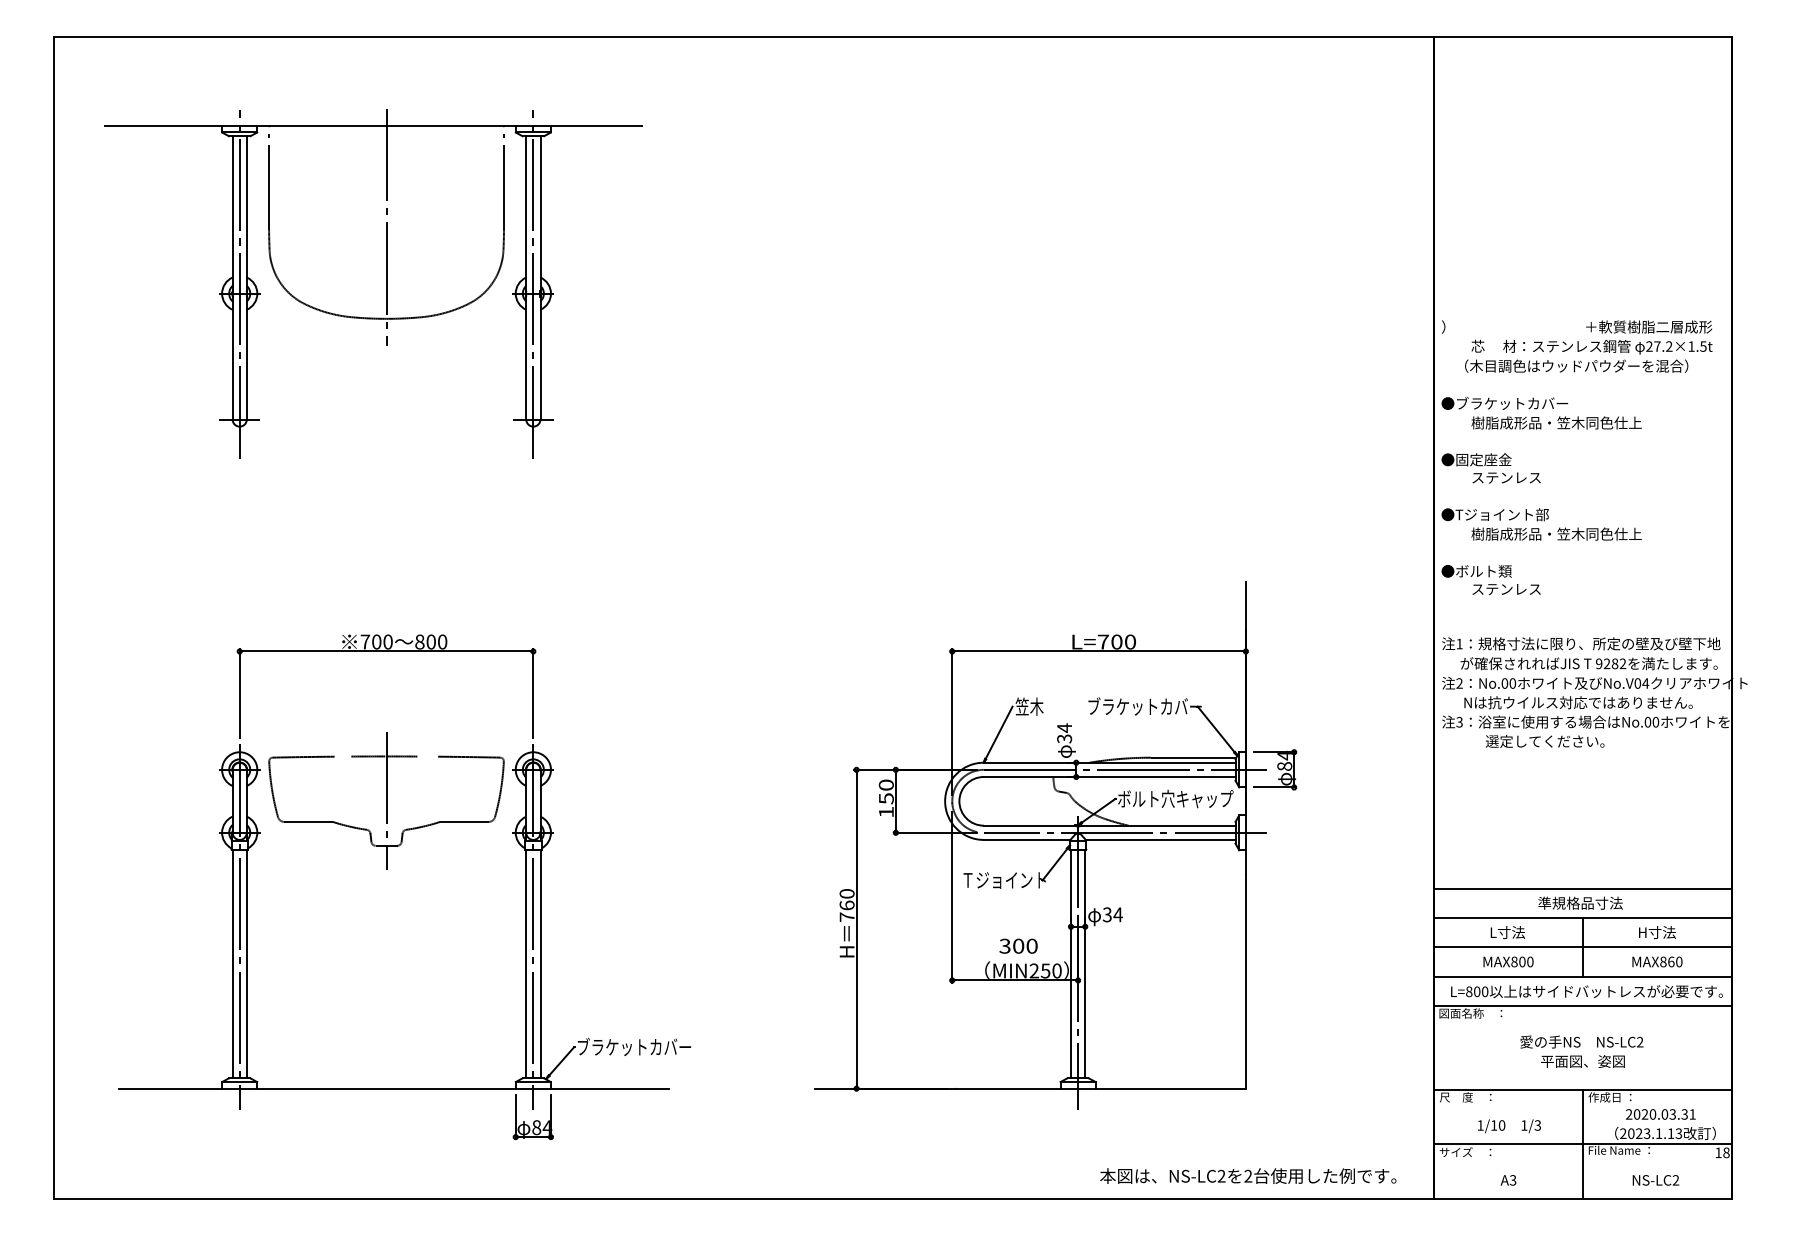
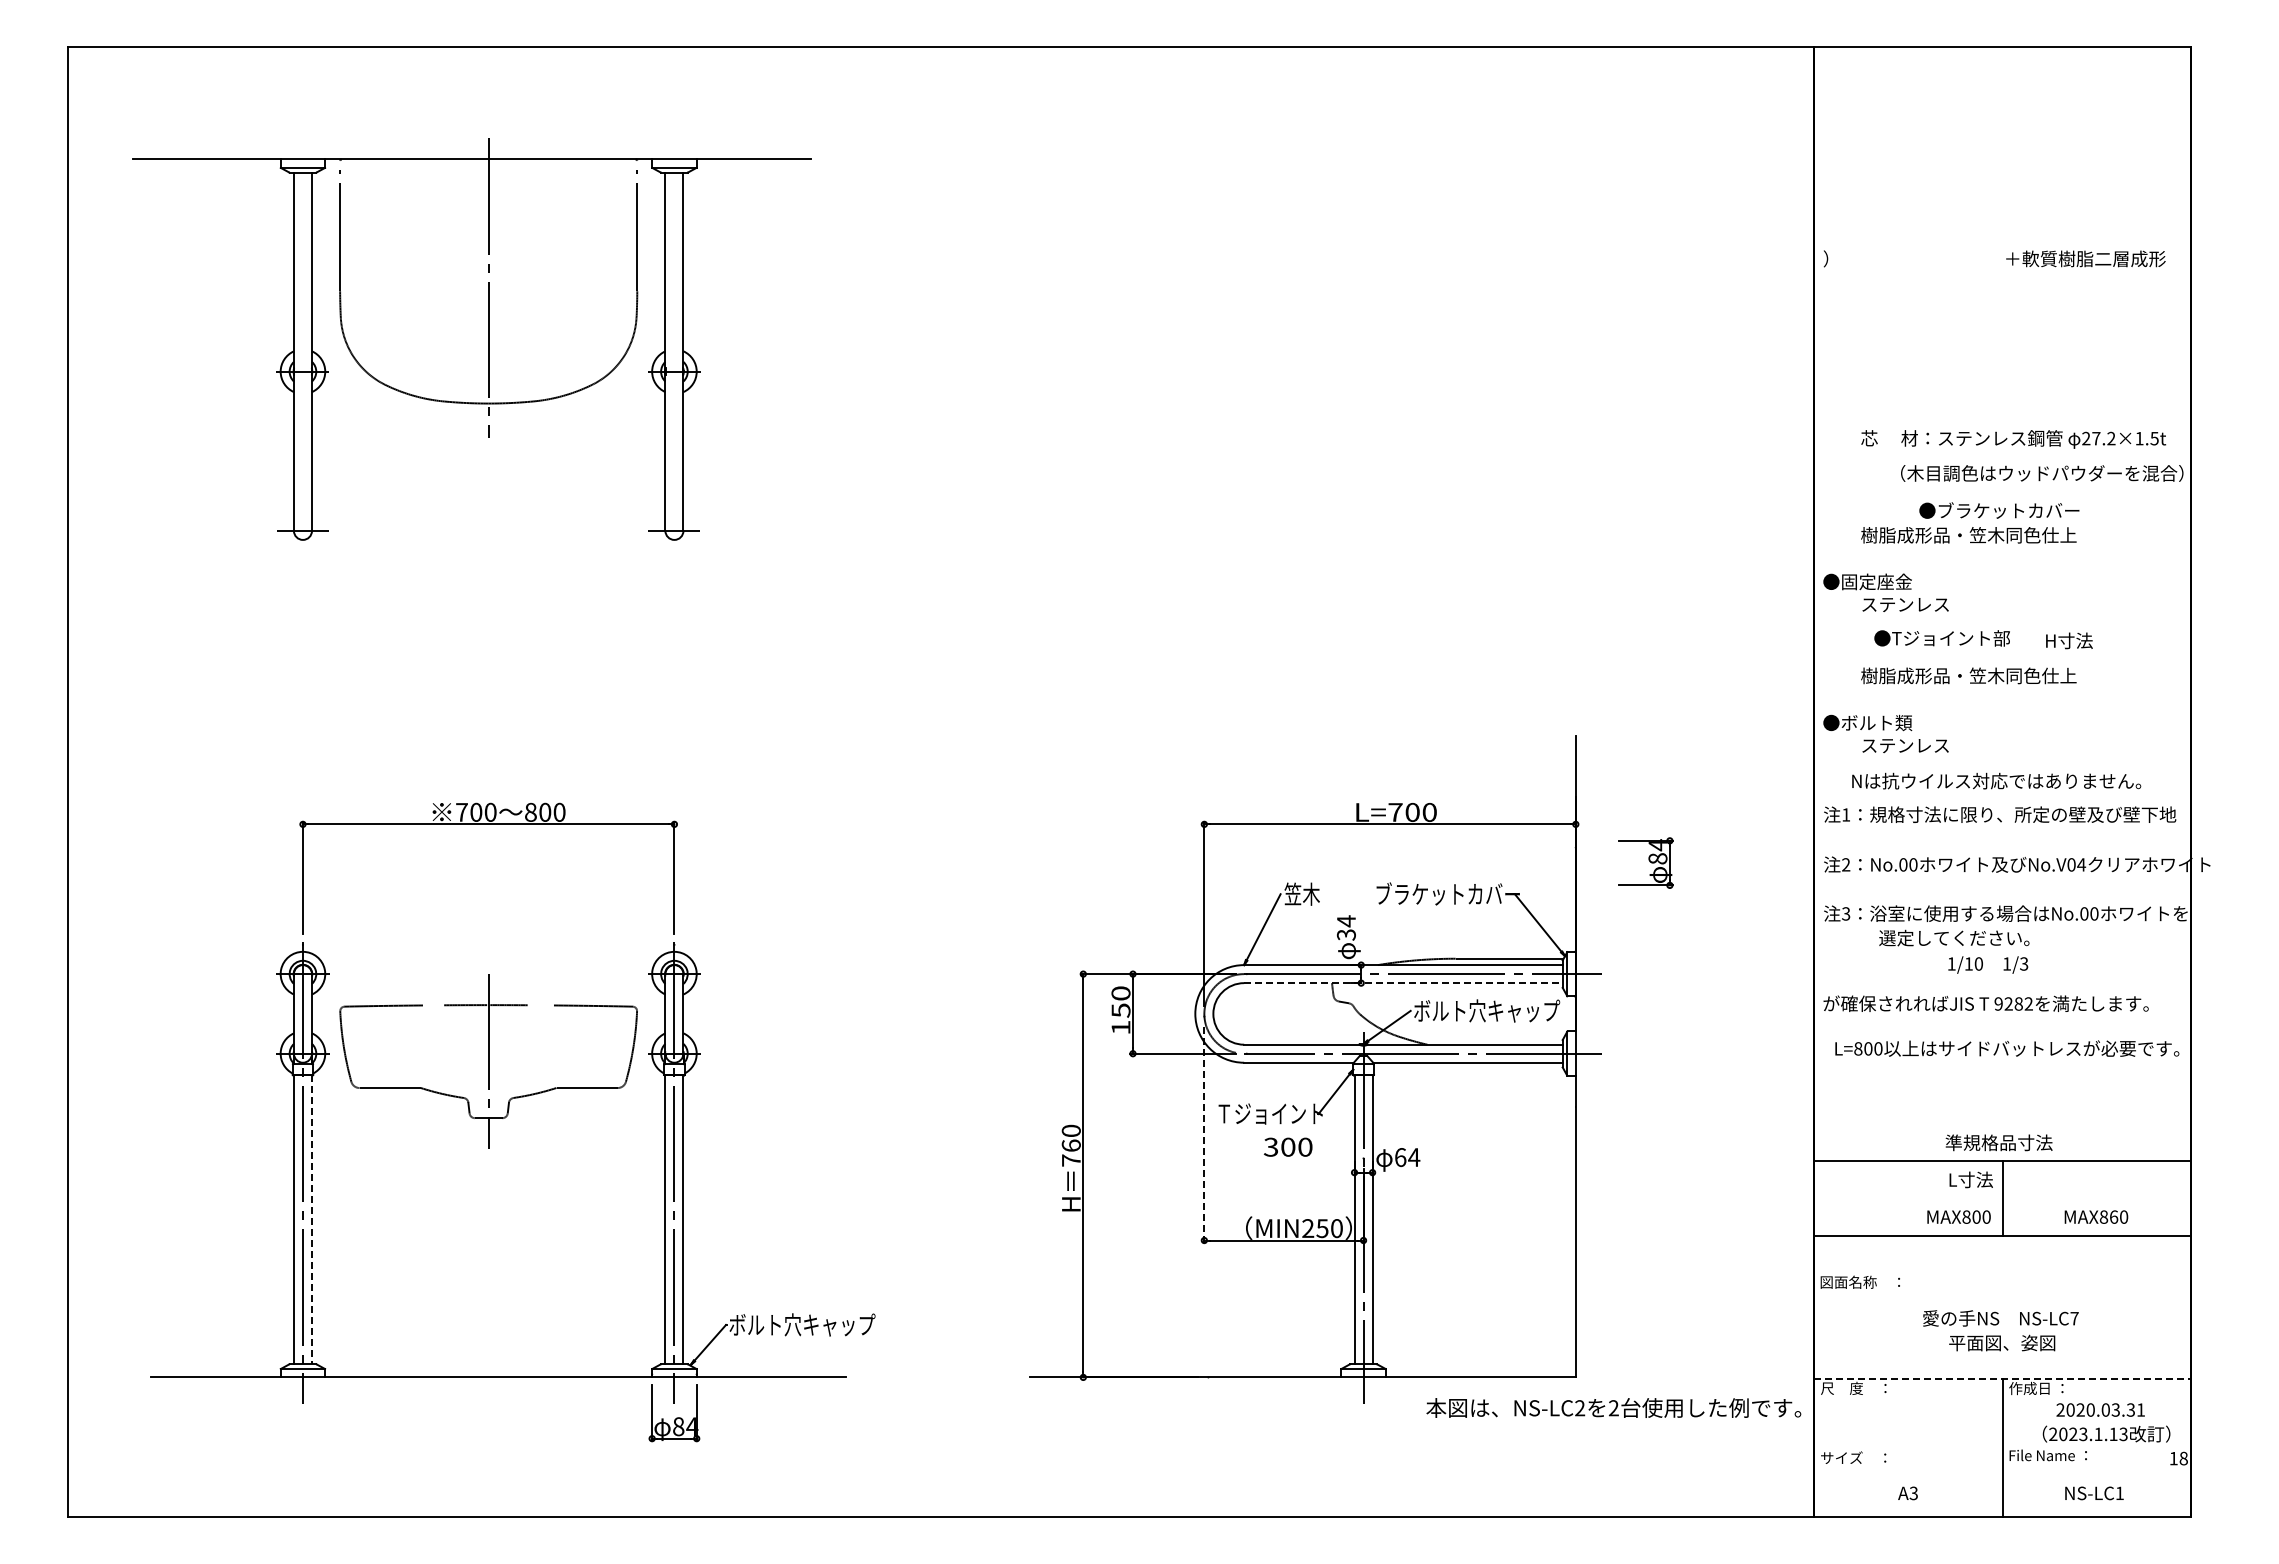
line: (239, 284) -> (302, 359), removed
line: (533, 284) -> (674, 359), removed
text: (1576, 326) -> (1994, 258), moved
text: (1576, 366) -> (2042, 473), moved
text: (1504, 403) -> (1999, 510), moved
text: (1494, 514) -> (1941, 638), moved
text: (1588, 663) -> (1985, 1003), moved
text: (1578, 702) -> (1996, 780), moved
part: (1274, 769) -> (1645, 862), moved
line: (1109, 777) -> (1403, 983), solid -> dashed
part: (386, 801) -> (488, 1061), moved
line: (1583, 888) -> (2002, 1124), removed
line: (952, 897) -> (1204, 1135), solid -> dashed
text: (1107, 914) -> (1400, 1157), 34 -> 64
text: (1507, 932) -> (1970, 1179), moved
text: (1657, 932) -> (2069, 640), moved
text: (1017, 945) -> (1287, 1146), moved
line: (1583, 947) -> (2002, 1198), removed
text: (1508, 961) -> (1958, 1216), moved
line: (246, 963) -> (311, 1219), solid -> dashed
text: (1587, 991) -> (2007, 1048), moved
line: (1583, 1005) -> (2002, 1272), removed
text: (1640, 1042) -> (2074, 1318), NS-LC2 -> NS-LC7
text: (634, 1046) -> (802, 1324), ブラケットカバー -> ボルト穴キャップ
line: (1583, 1089) -> (2003, 1378), solid -> dashed
text: (1509, 1125) -> (1988, 964), moved
line: (1583, 1144) -> (2002, 1447), removed
text: (1248, 1175) -> (1613, 1407), moved
text: (1675, 1179) -> (2119, 1492), NS-LC2 -> NS-LC1

